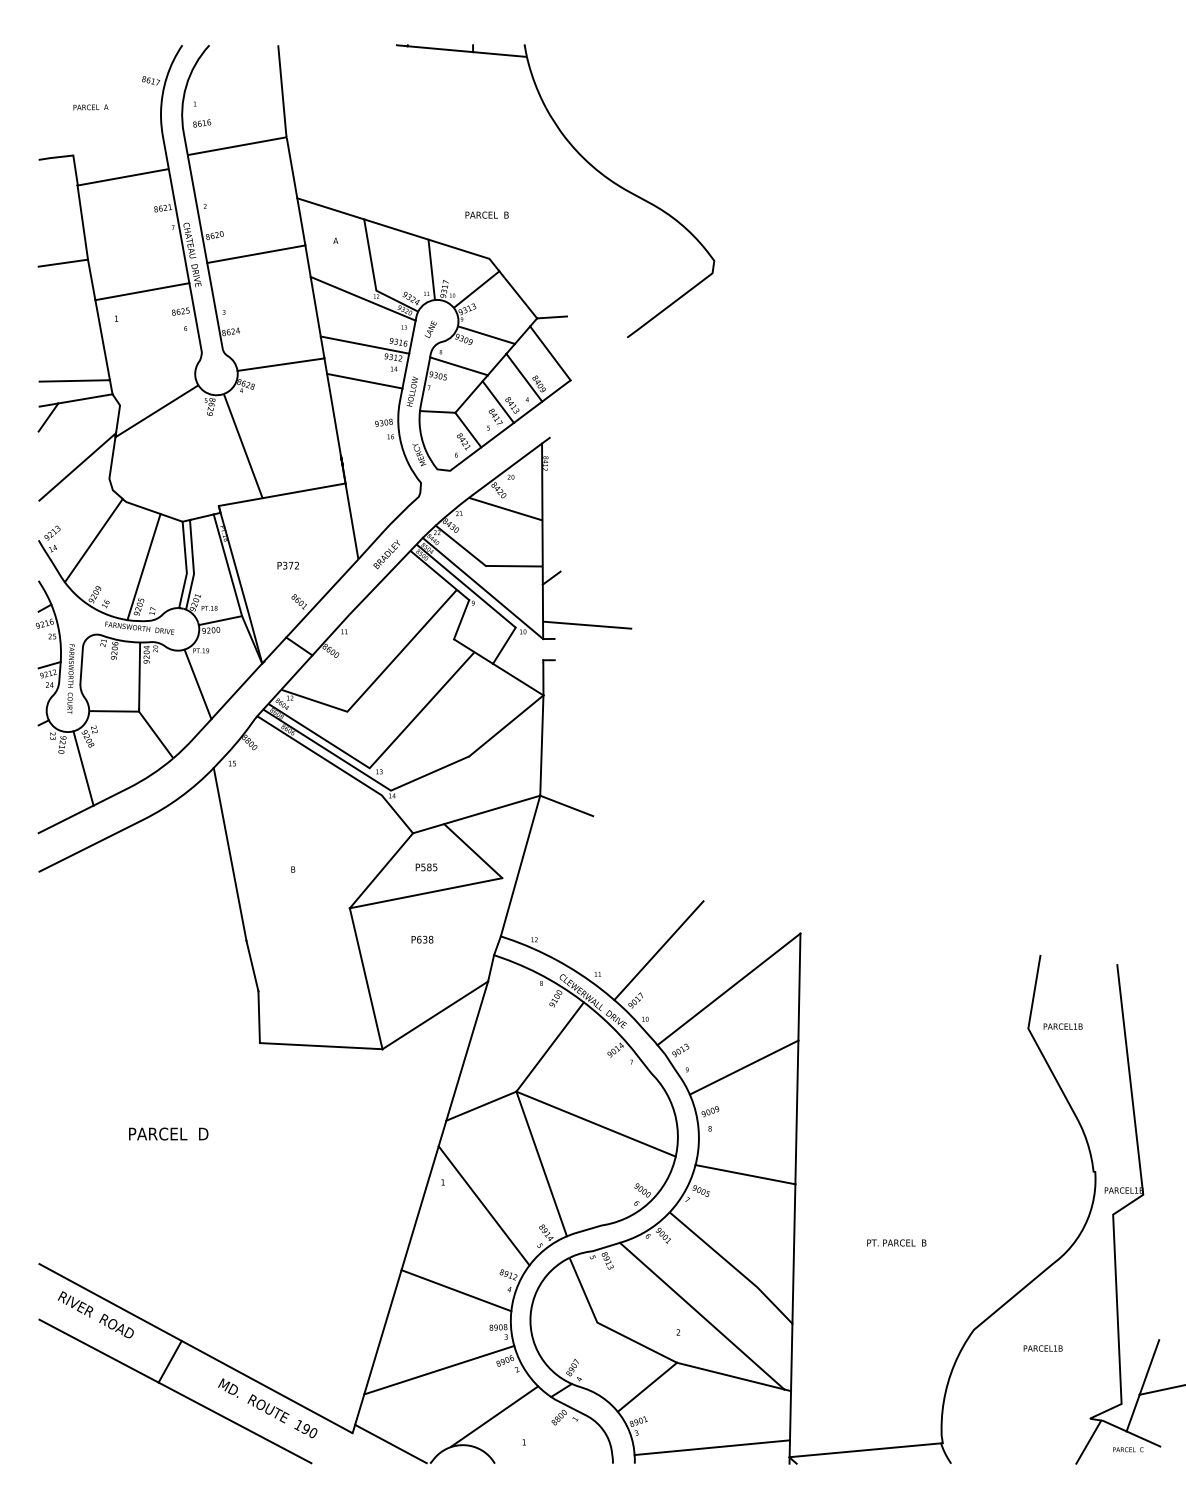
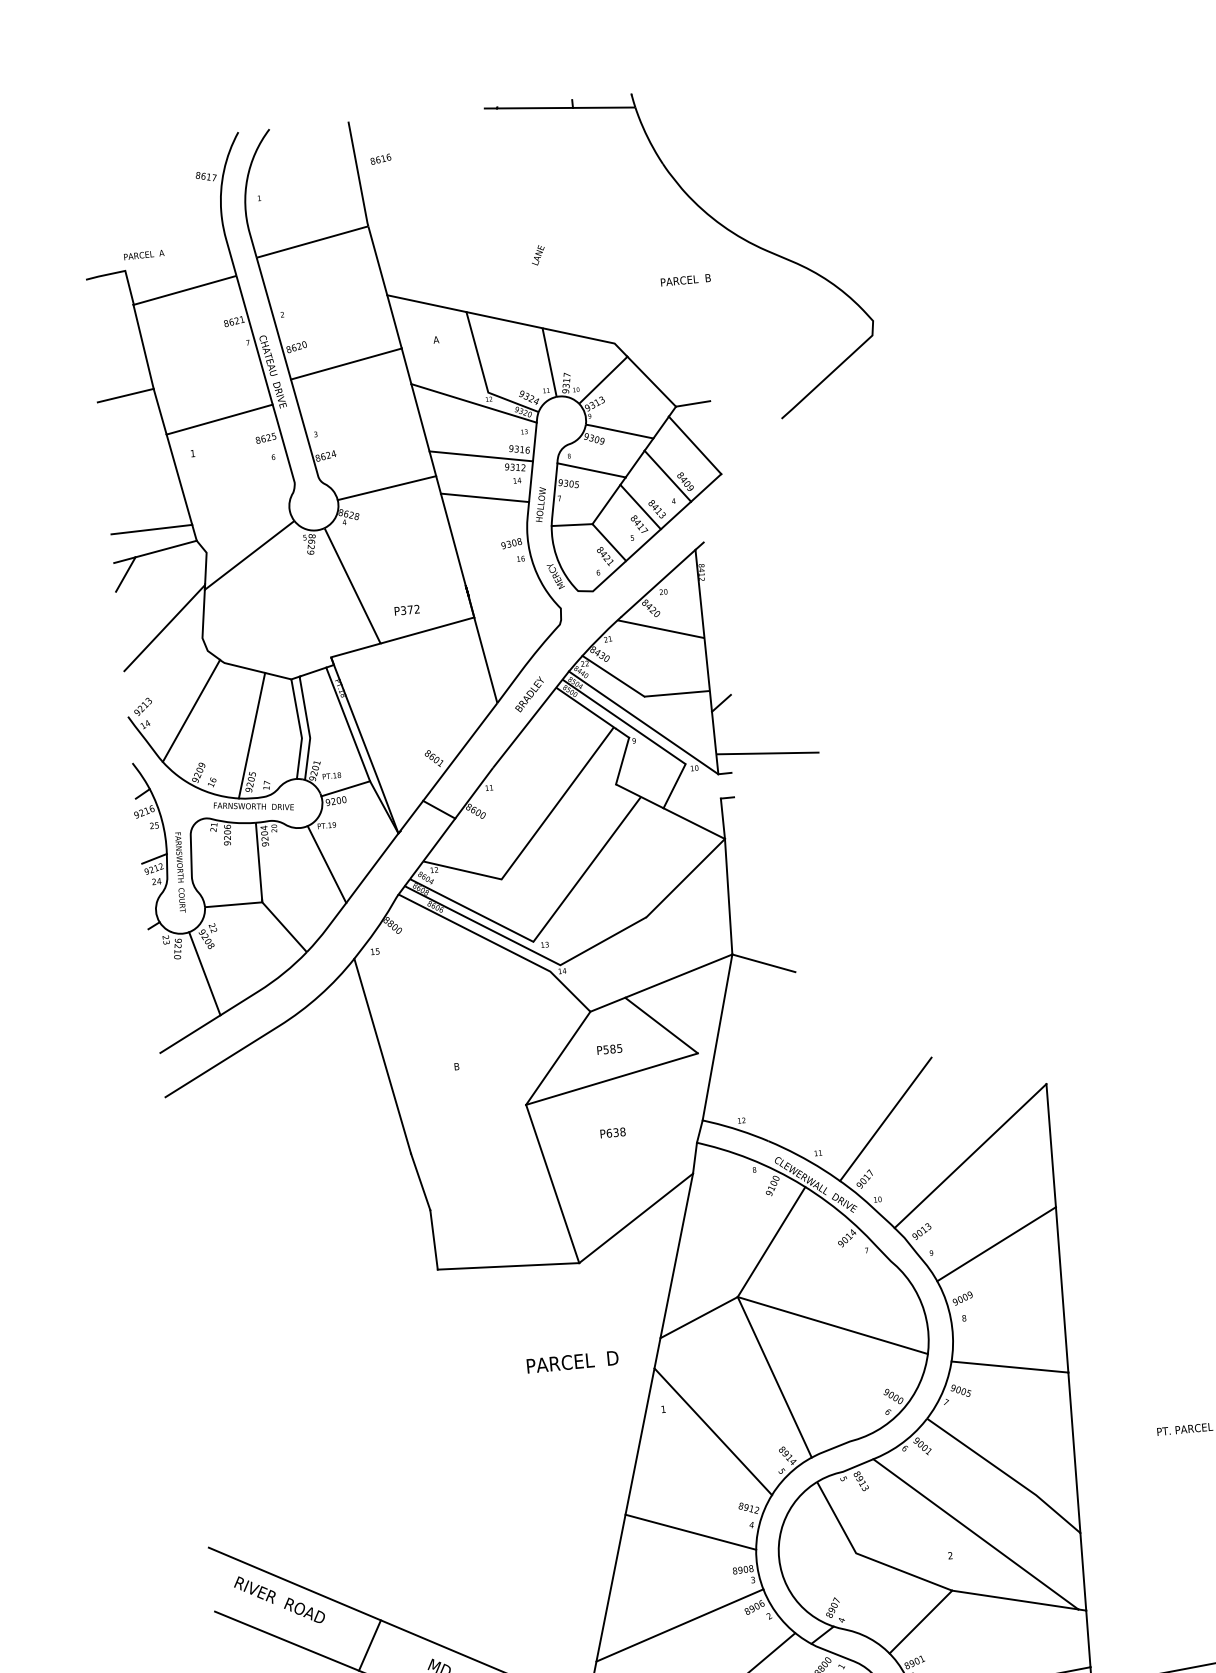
text: (90, 107) -> (143, 255), moved
text: (202, 123) -> (381, 159), moved
text: (486, 214) -> (685, 279), moved
text: (430, 328) -> (537, 254), moved
text: (287, 565) -> (406, 610), moved
text: (168, 1133) -> (572, 1361), moved

